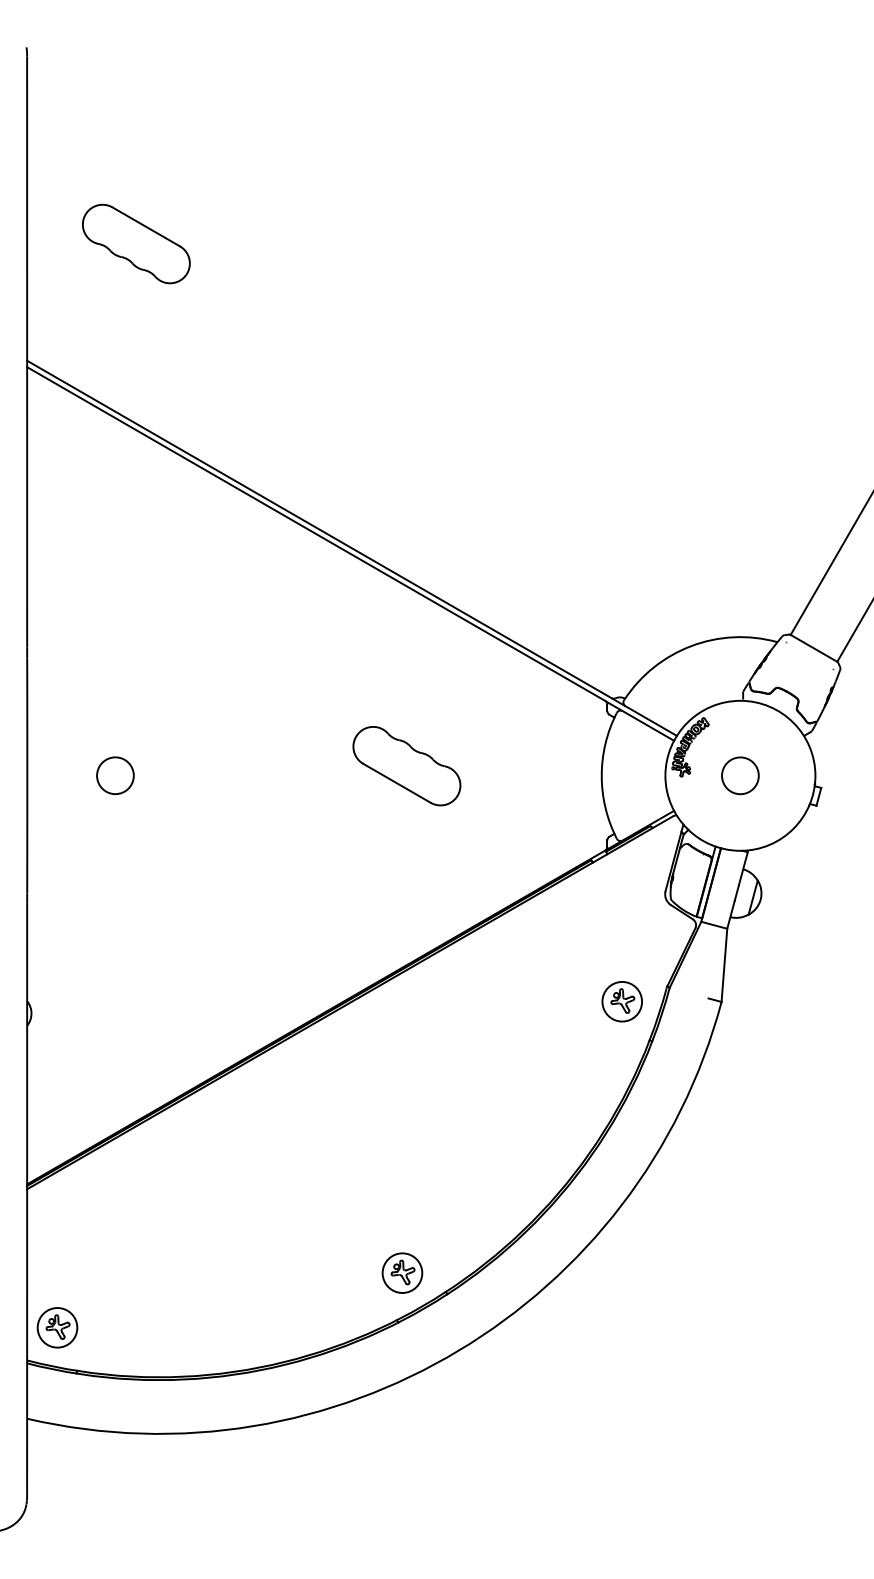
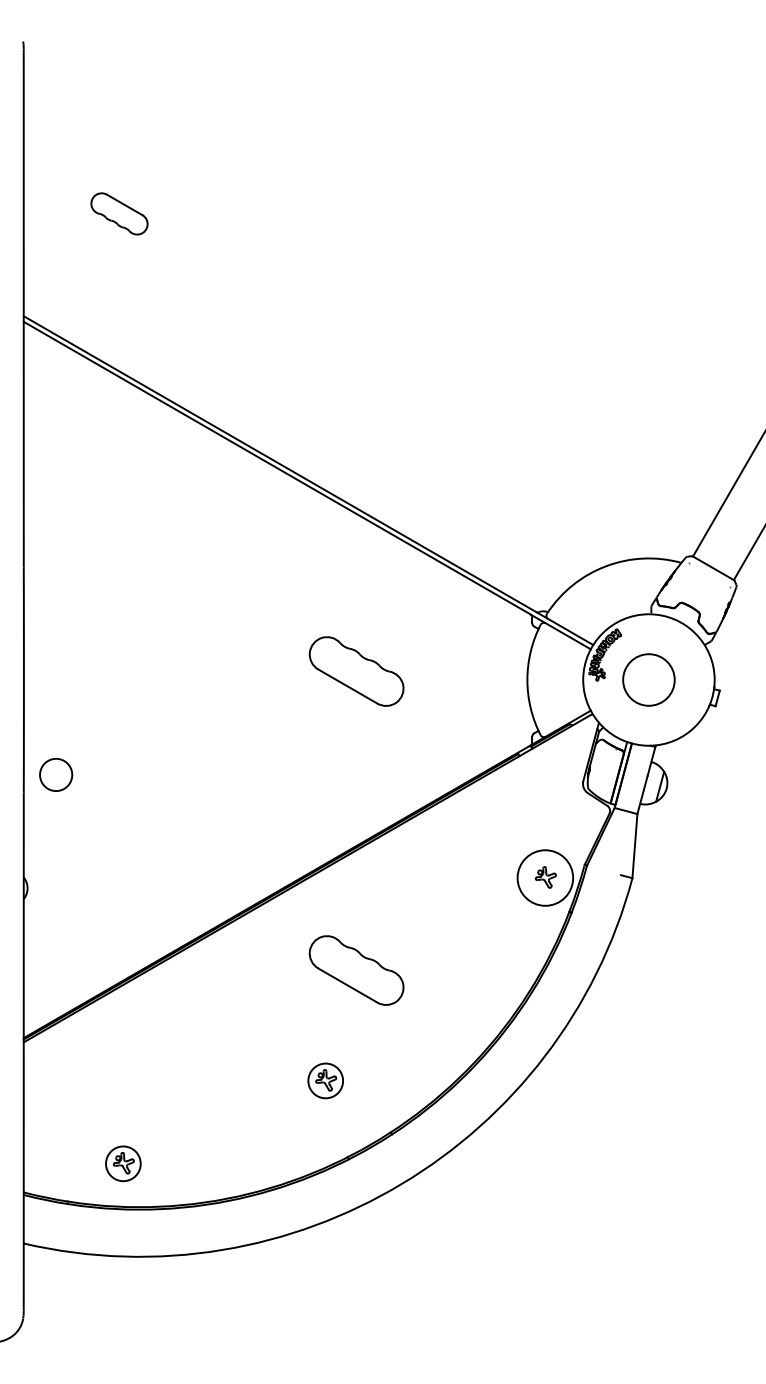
part: (136, 243) -> (119, 213), size x0.6
circle: (115, 775) -> (56, 774), moved
circle: (739, 775) -> (648, 679), size x1.6
circle: (622, 1001) -> (545, 877), size x1.6
part: (406, 1107) -> (356, 970), added
part: (402, 1272) -> (325, 1080), moved
part: (57, 1327) -> (123, 1163), moved

